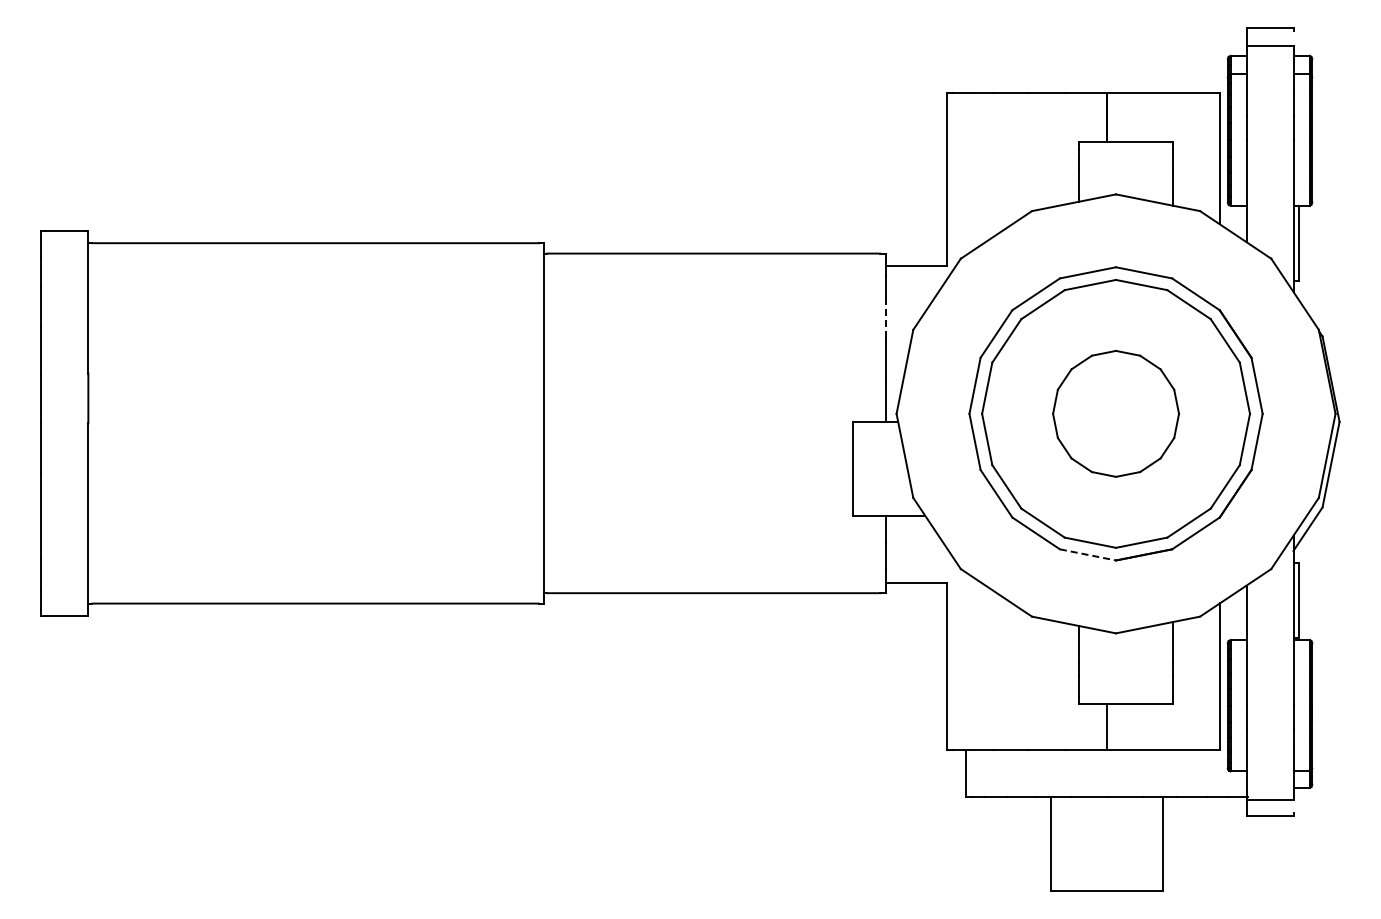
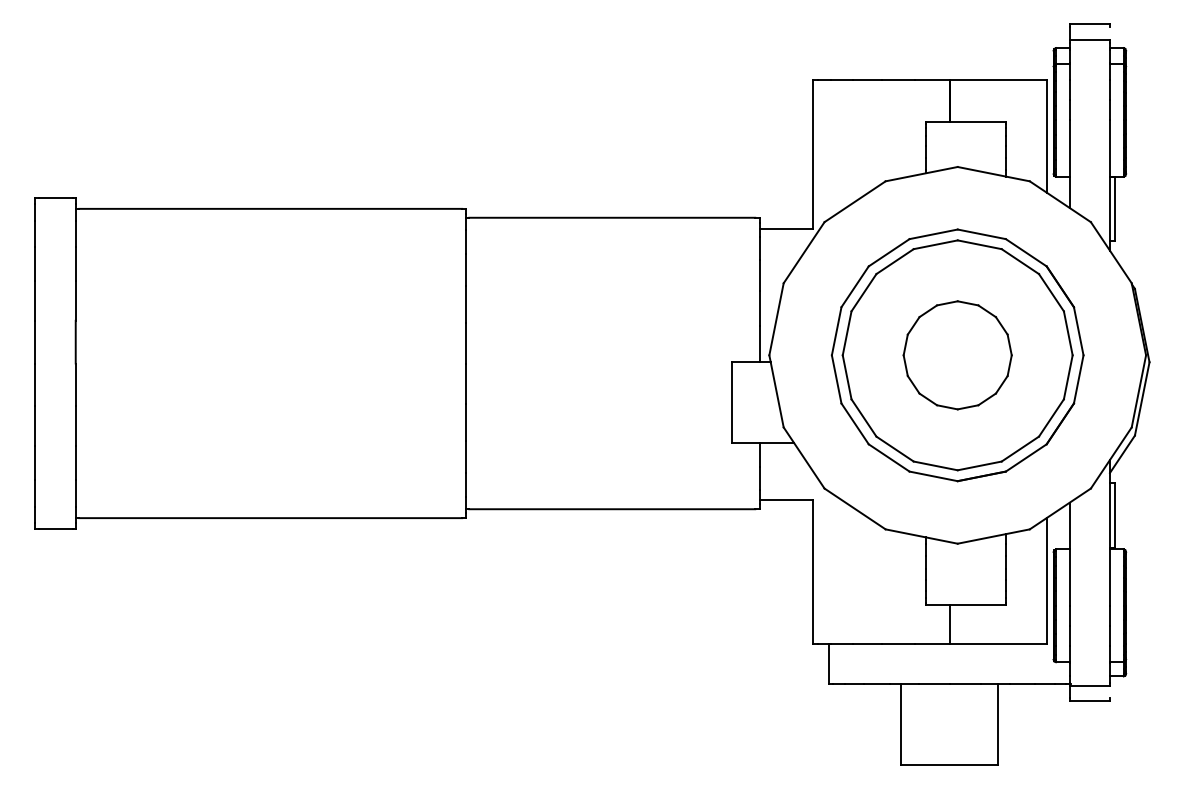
line: (886, 320) -> (760, 275), dashed -> solid
line: (1088, 554) -> (934, 476), dashed -> solid

